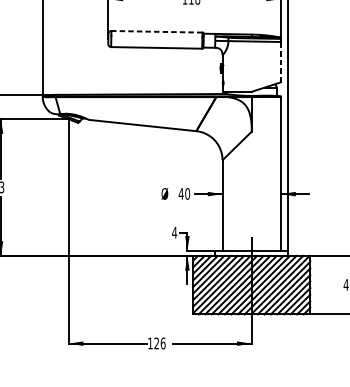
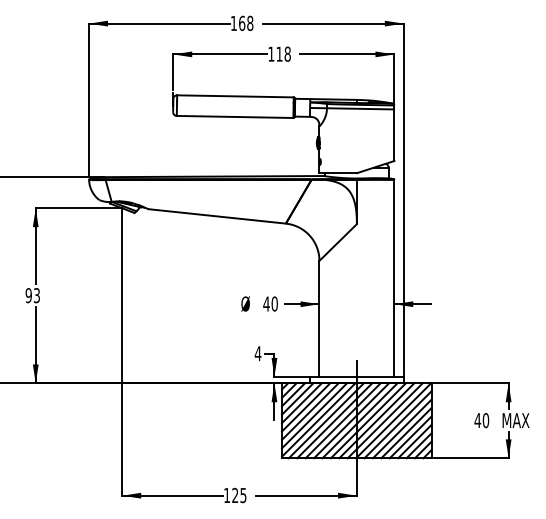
line: (156, 31) -> (234, 96), dashed -> solid
line: (281, 62) -> (394, 135), dashed -> solid
text: (163, 343) -> (243, 495), 126 -> 125

